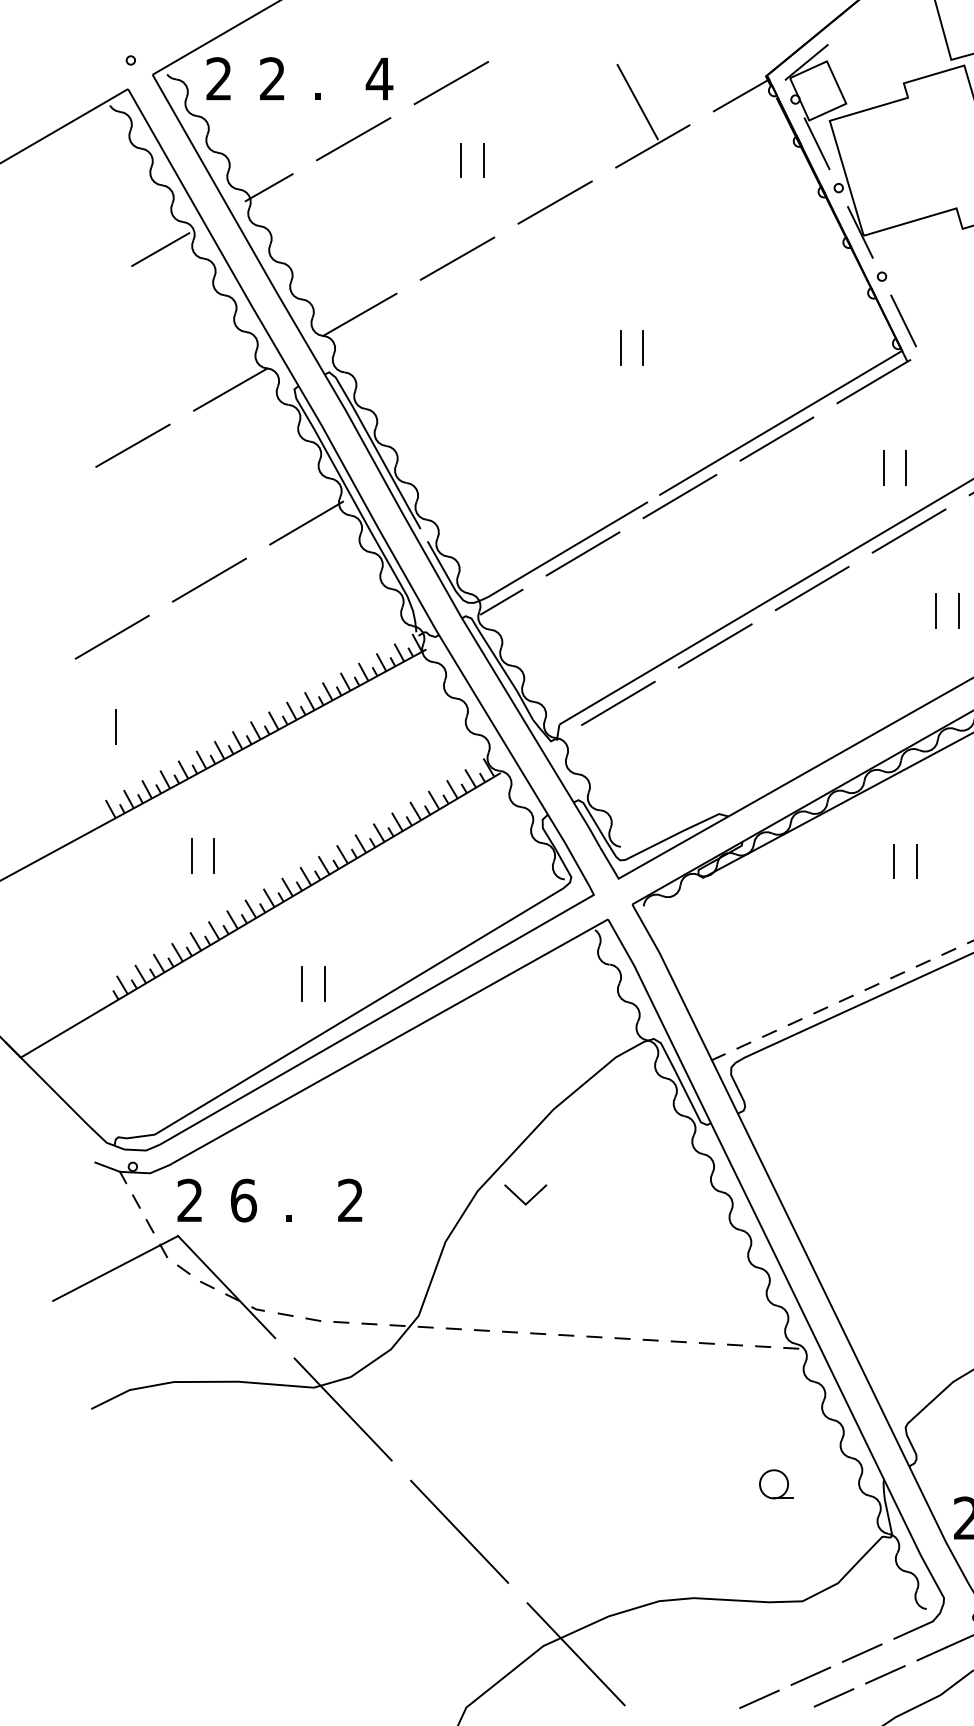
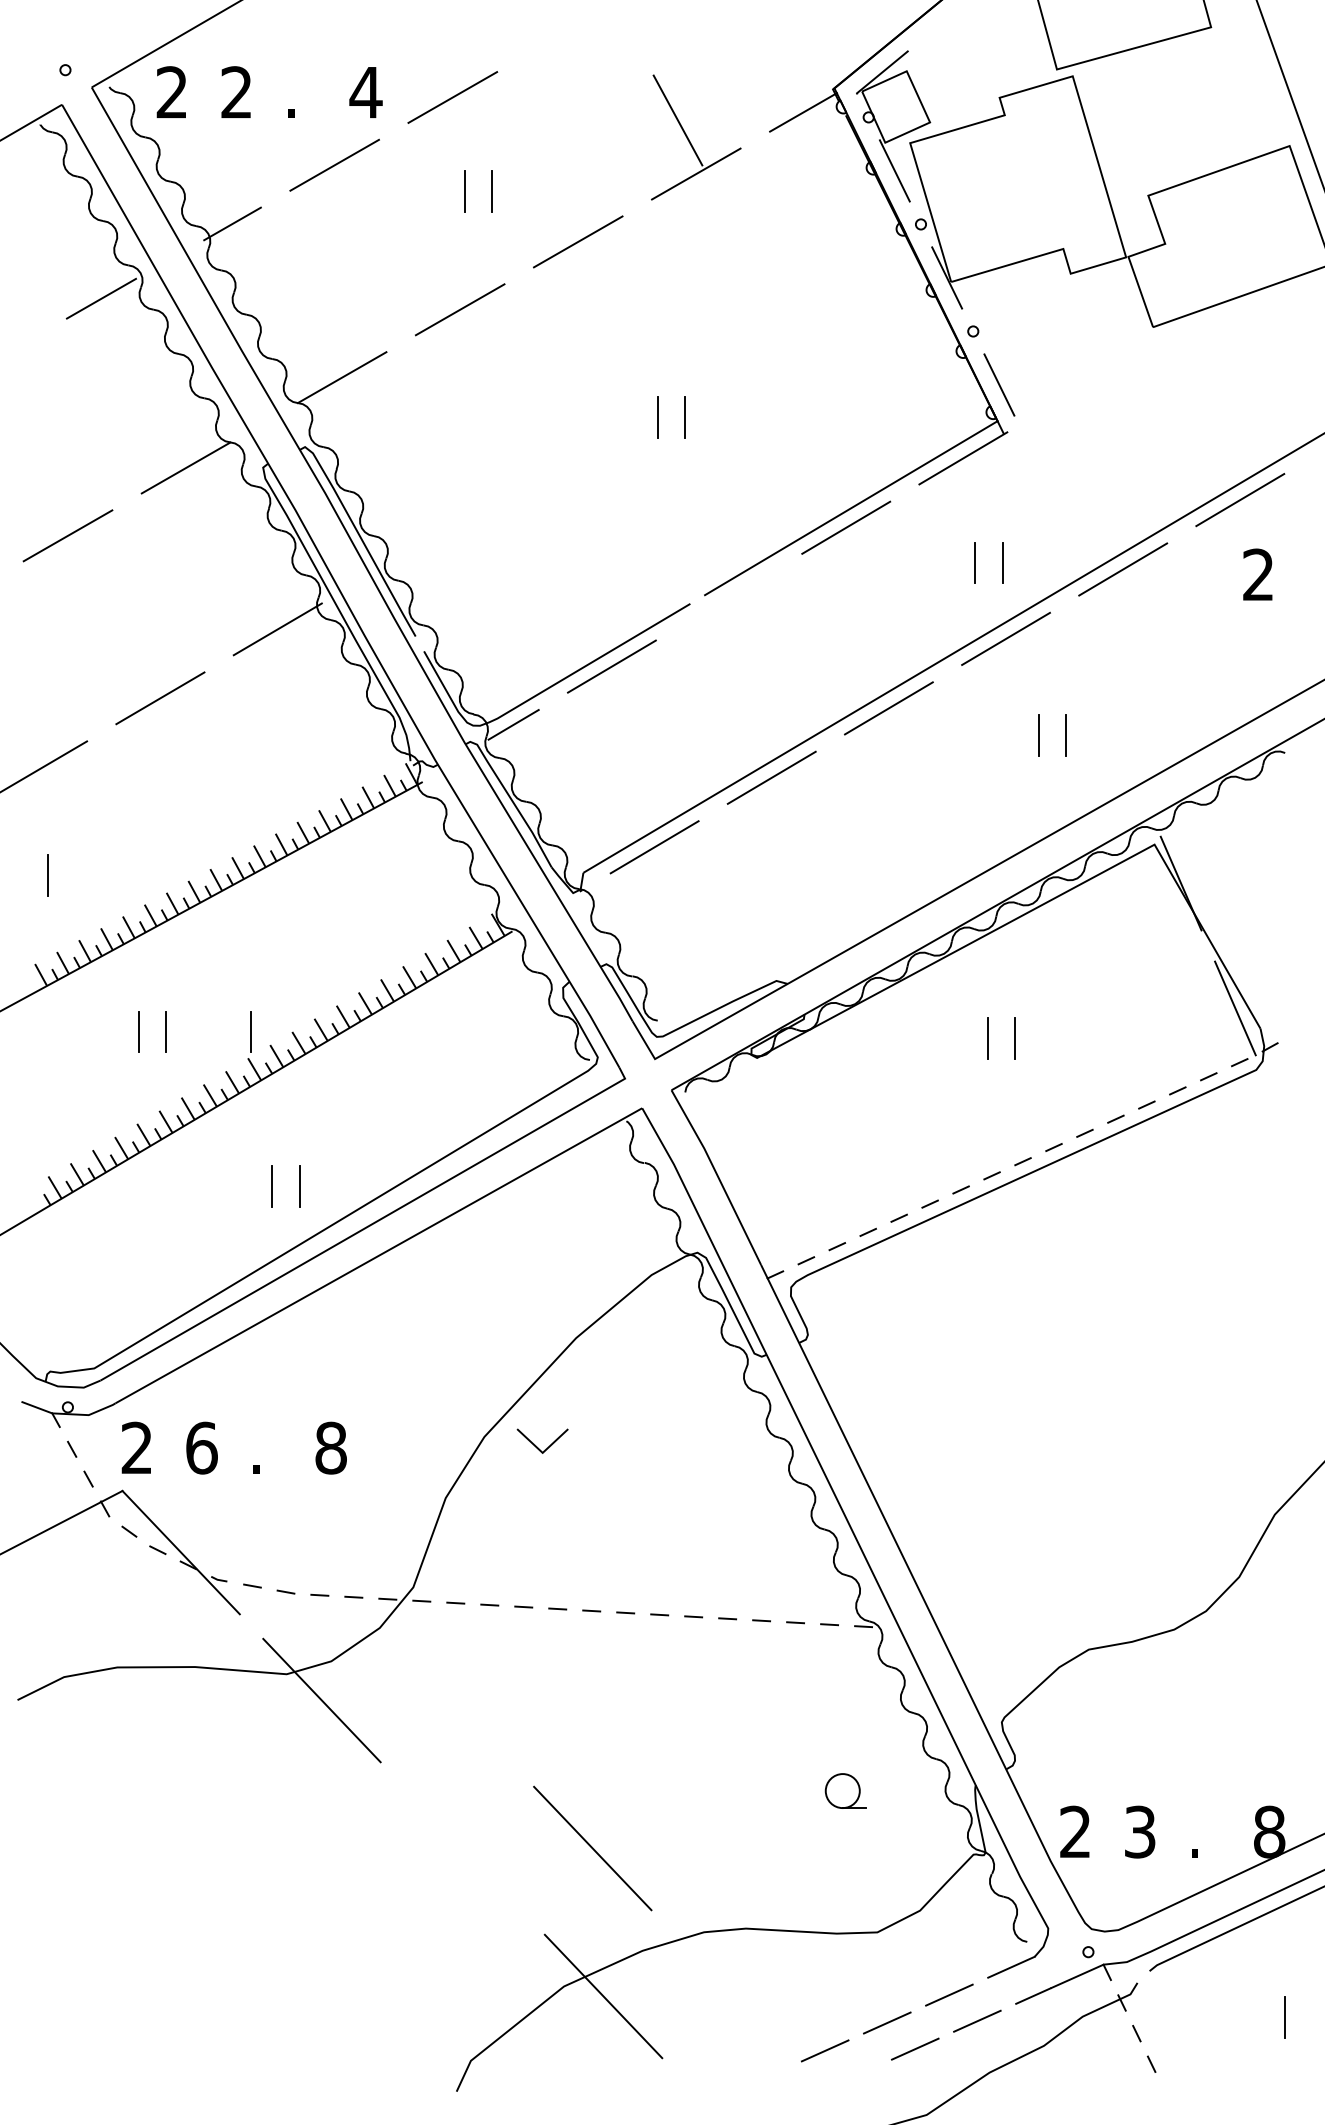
line: (680, 496) -> (729, 597), removed
line: (283, 855) -> (250, 1031), added
text: (350, 1200) -> (330, 1447), 2 -> 8
line: (459, 1531) -> (592, 1848), moved

